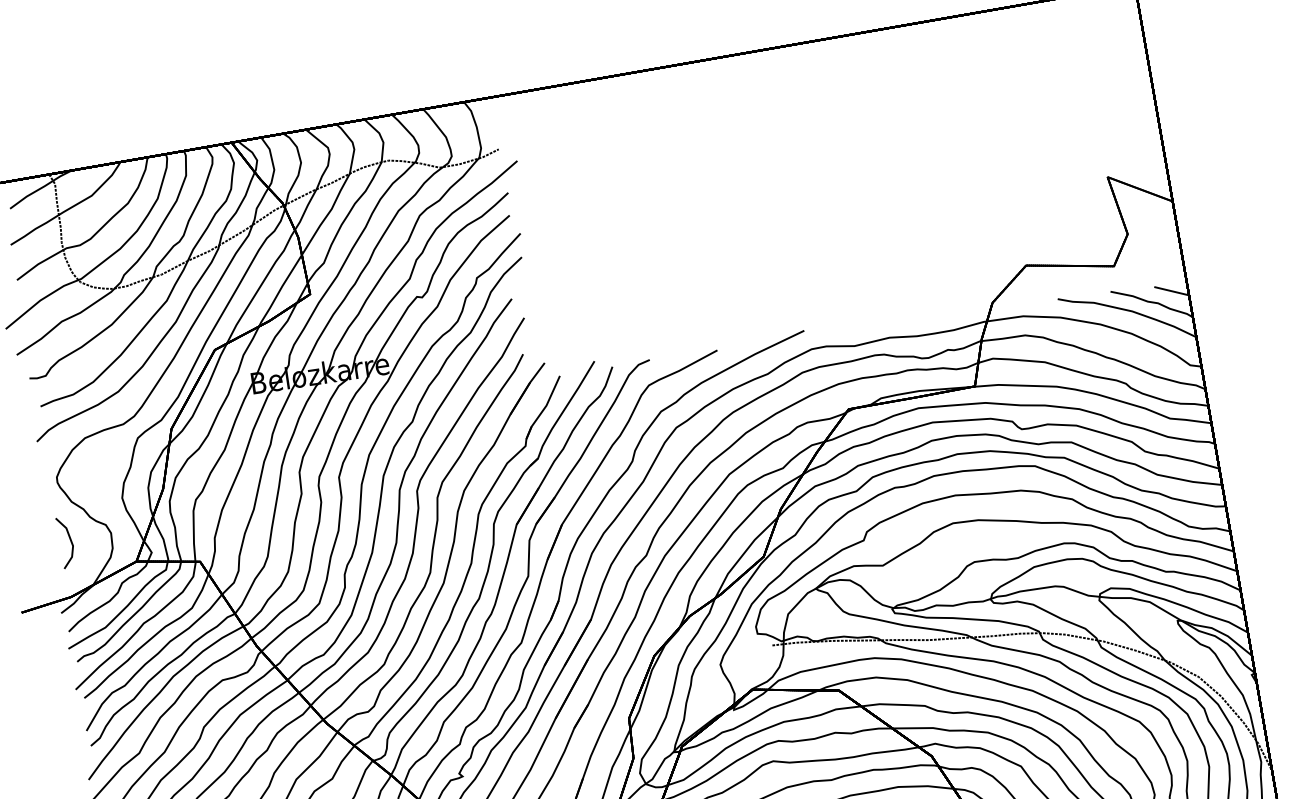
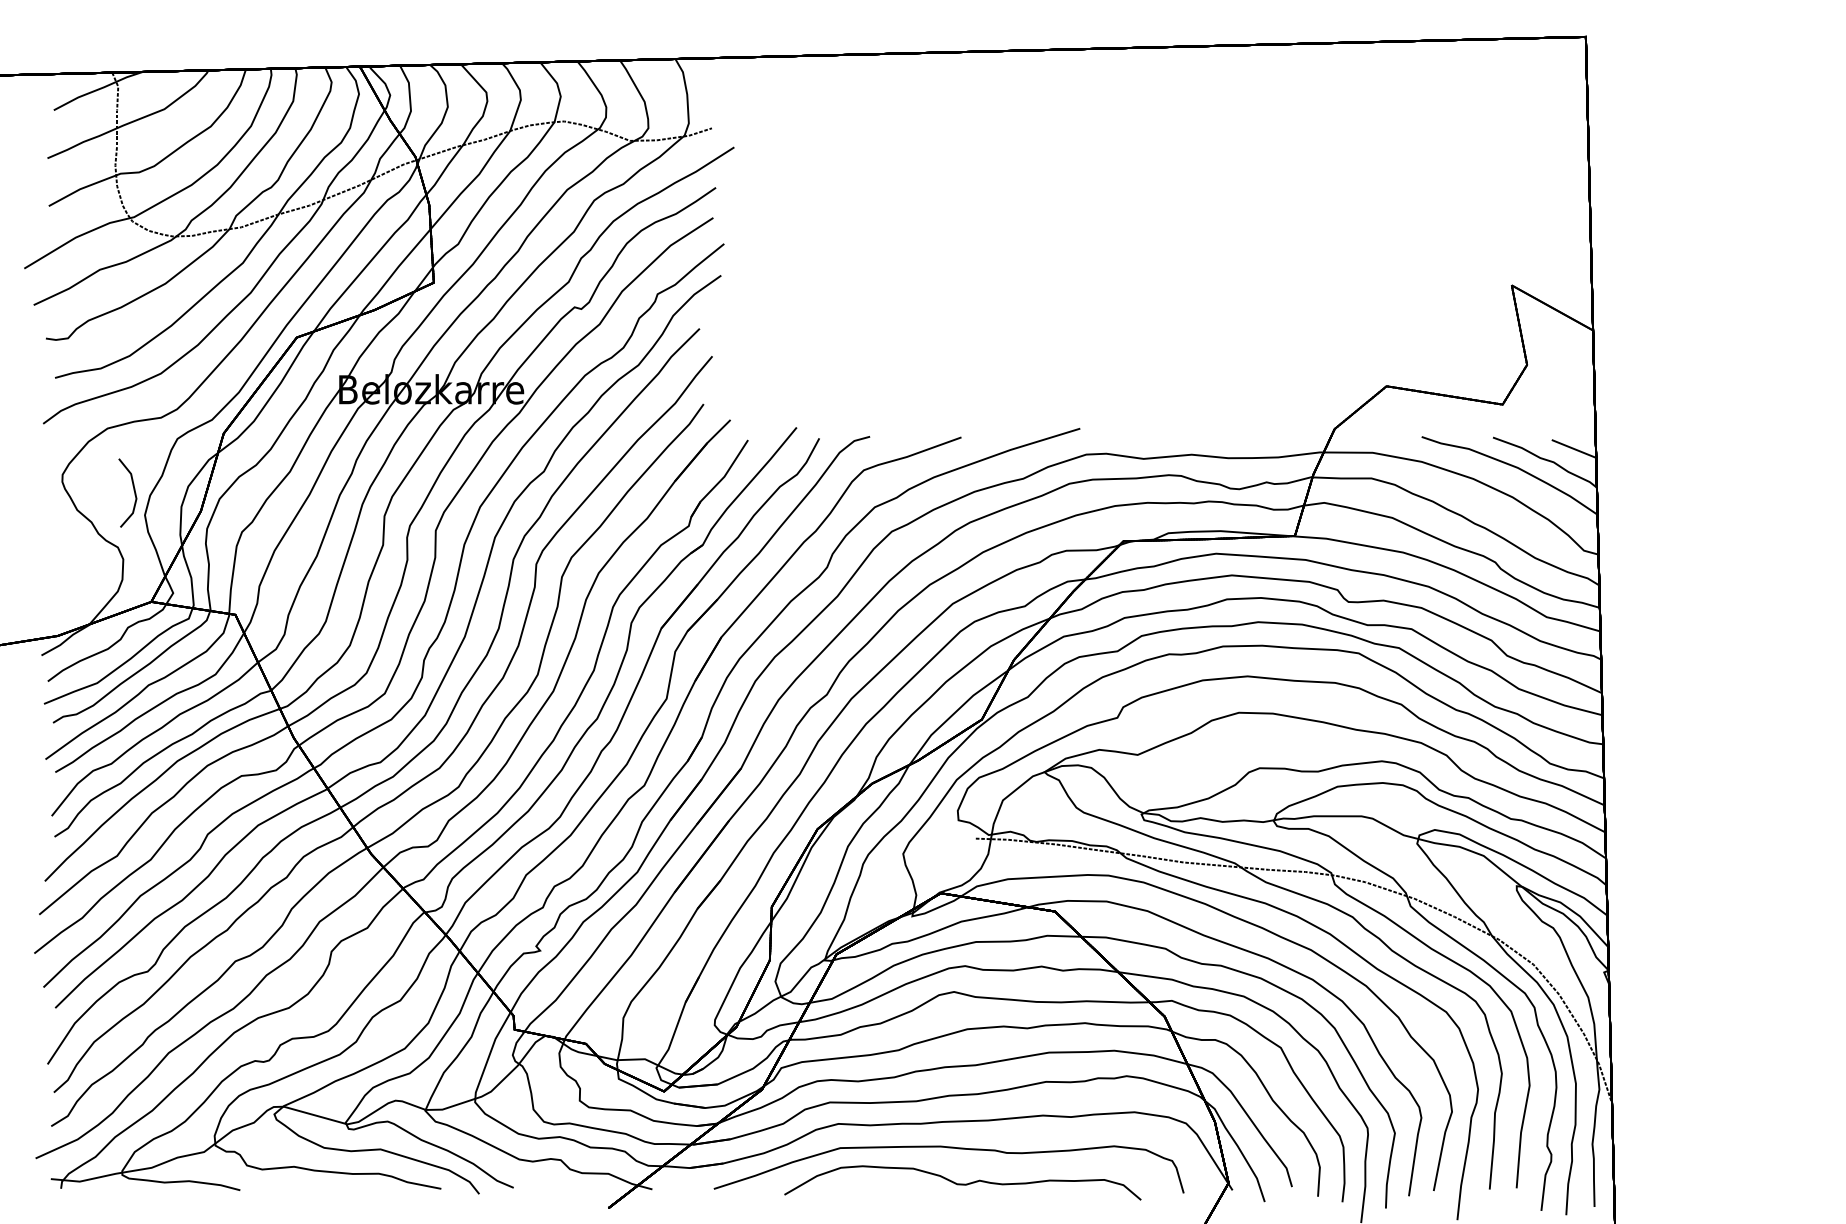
line: (69, 540) -> (133, 490), moved

